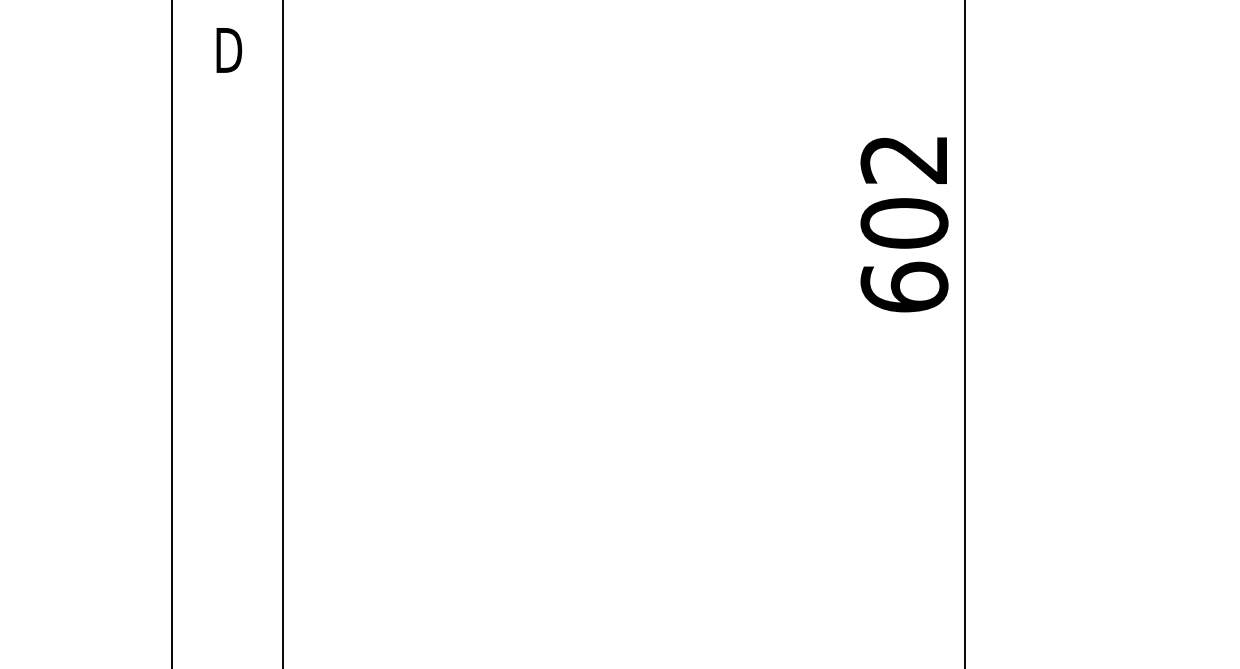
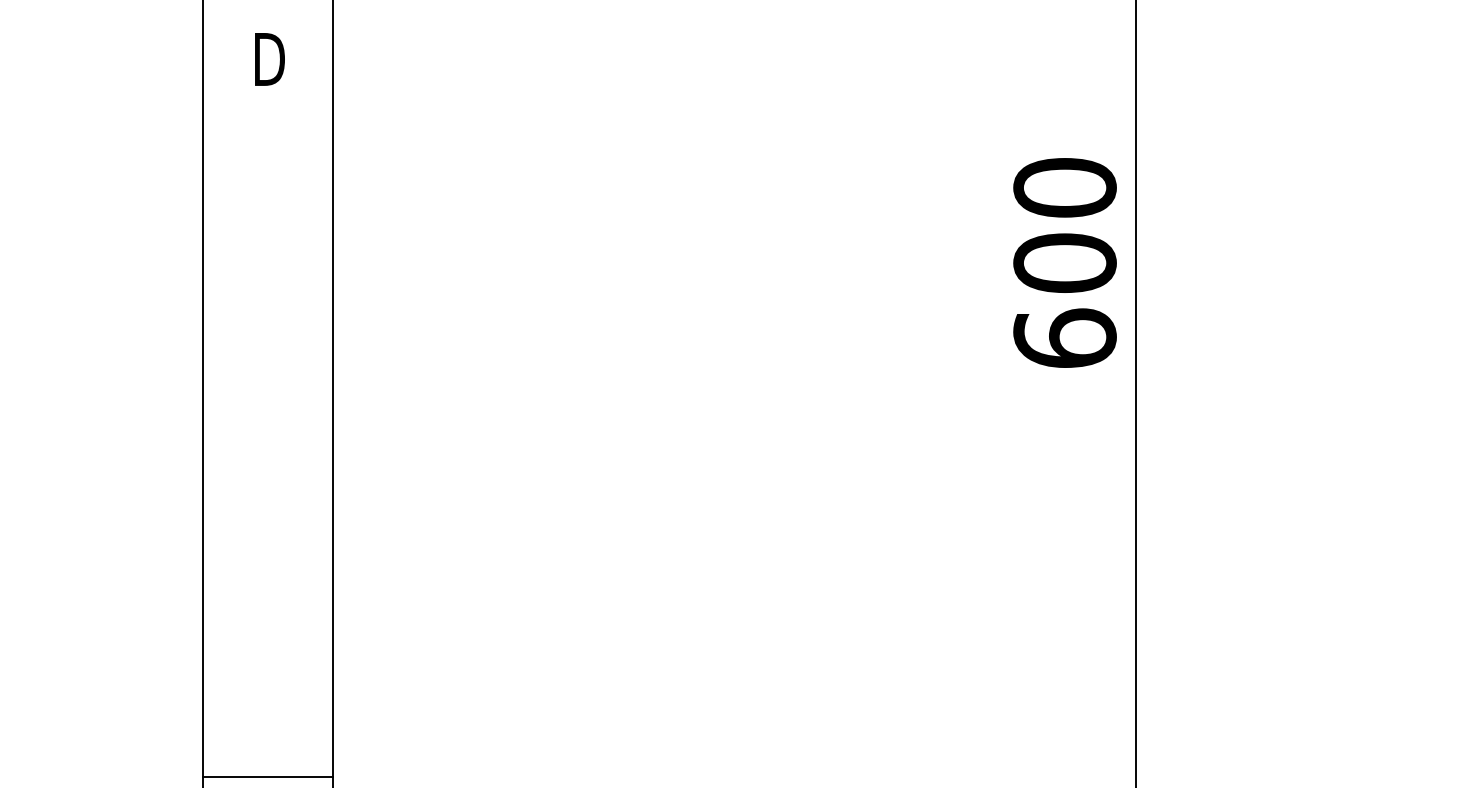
text: (904, 159) -> (1065, 187), 602 -> 600
line: (227, 659) -> (267, 776), added

